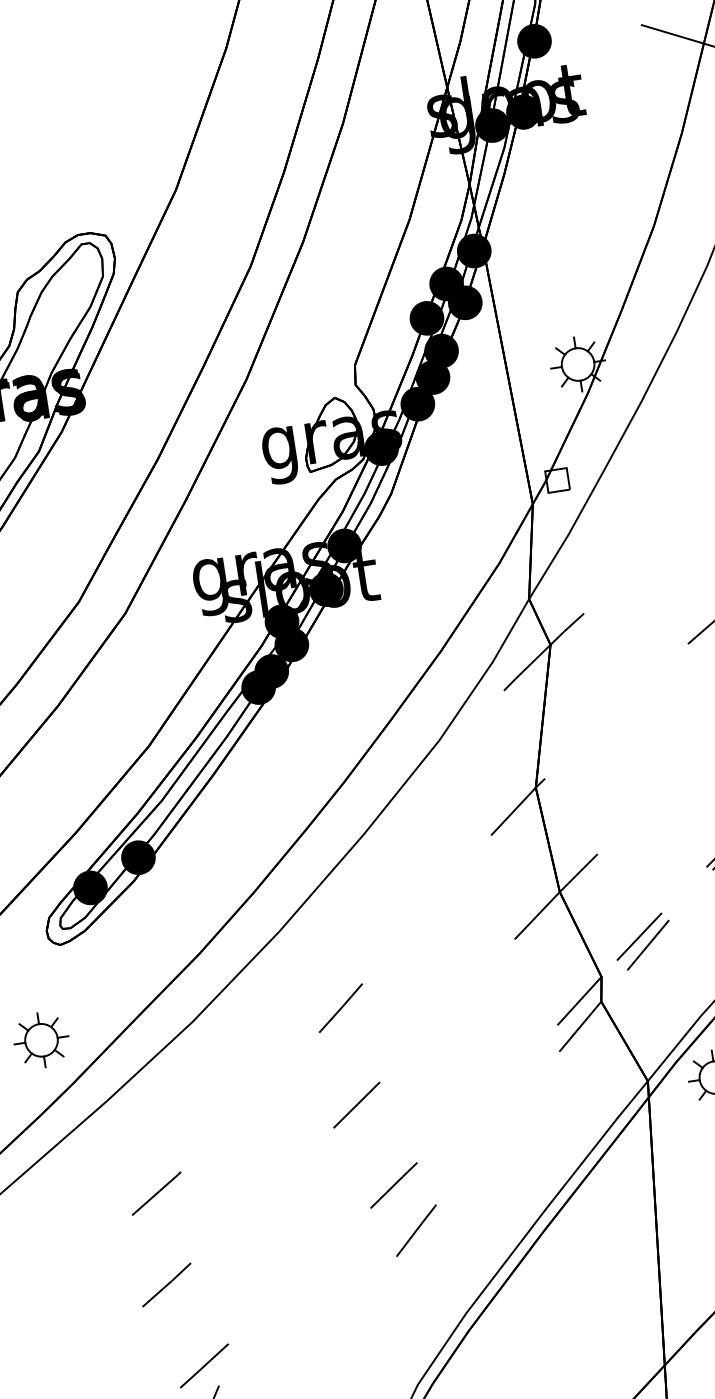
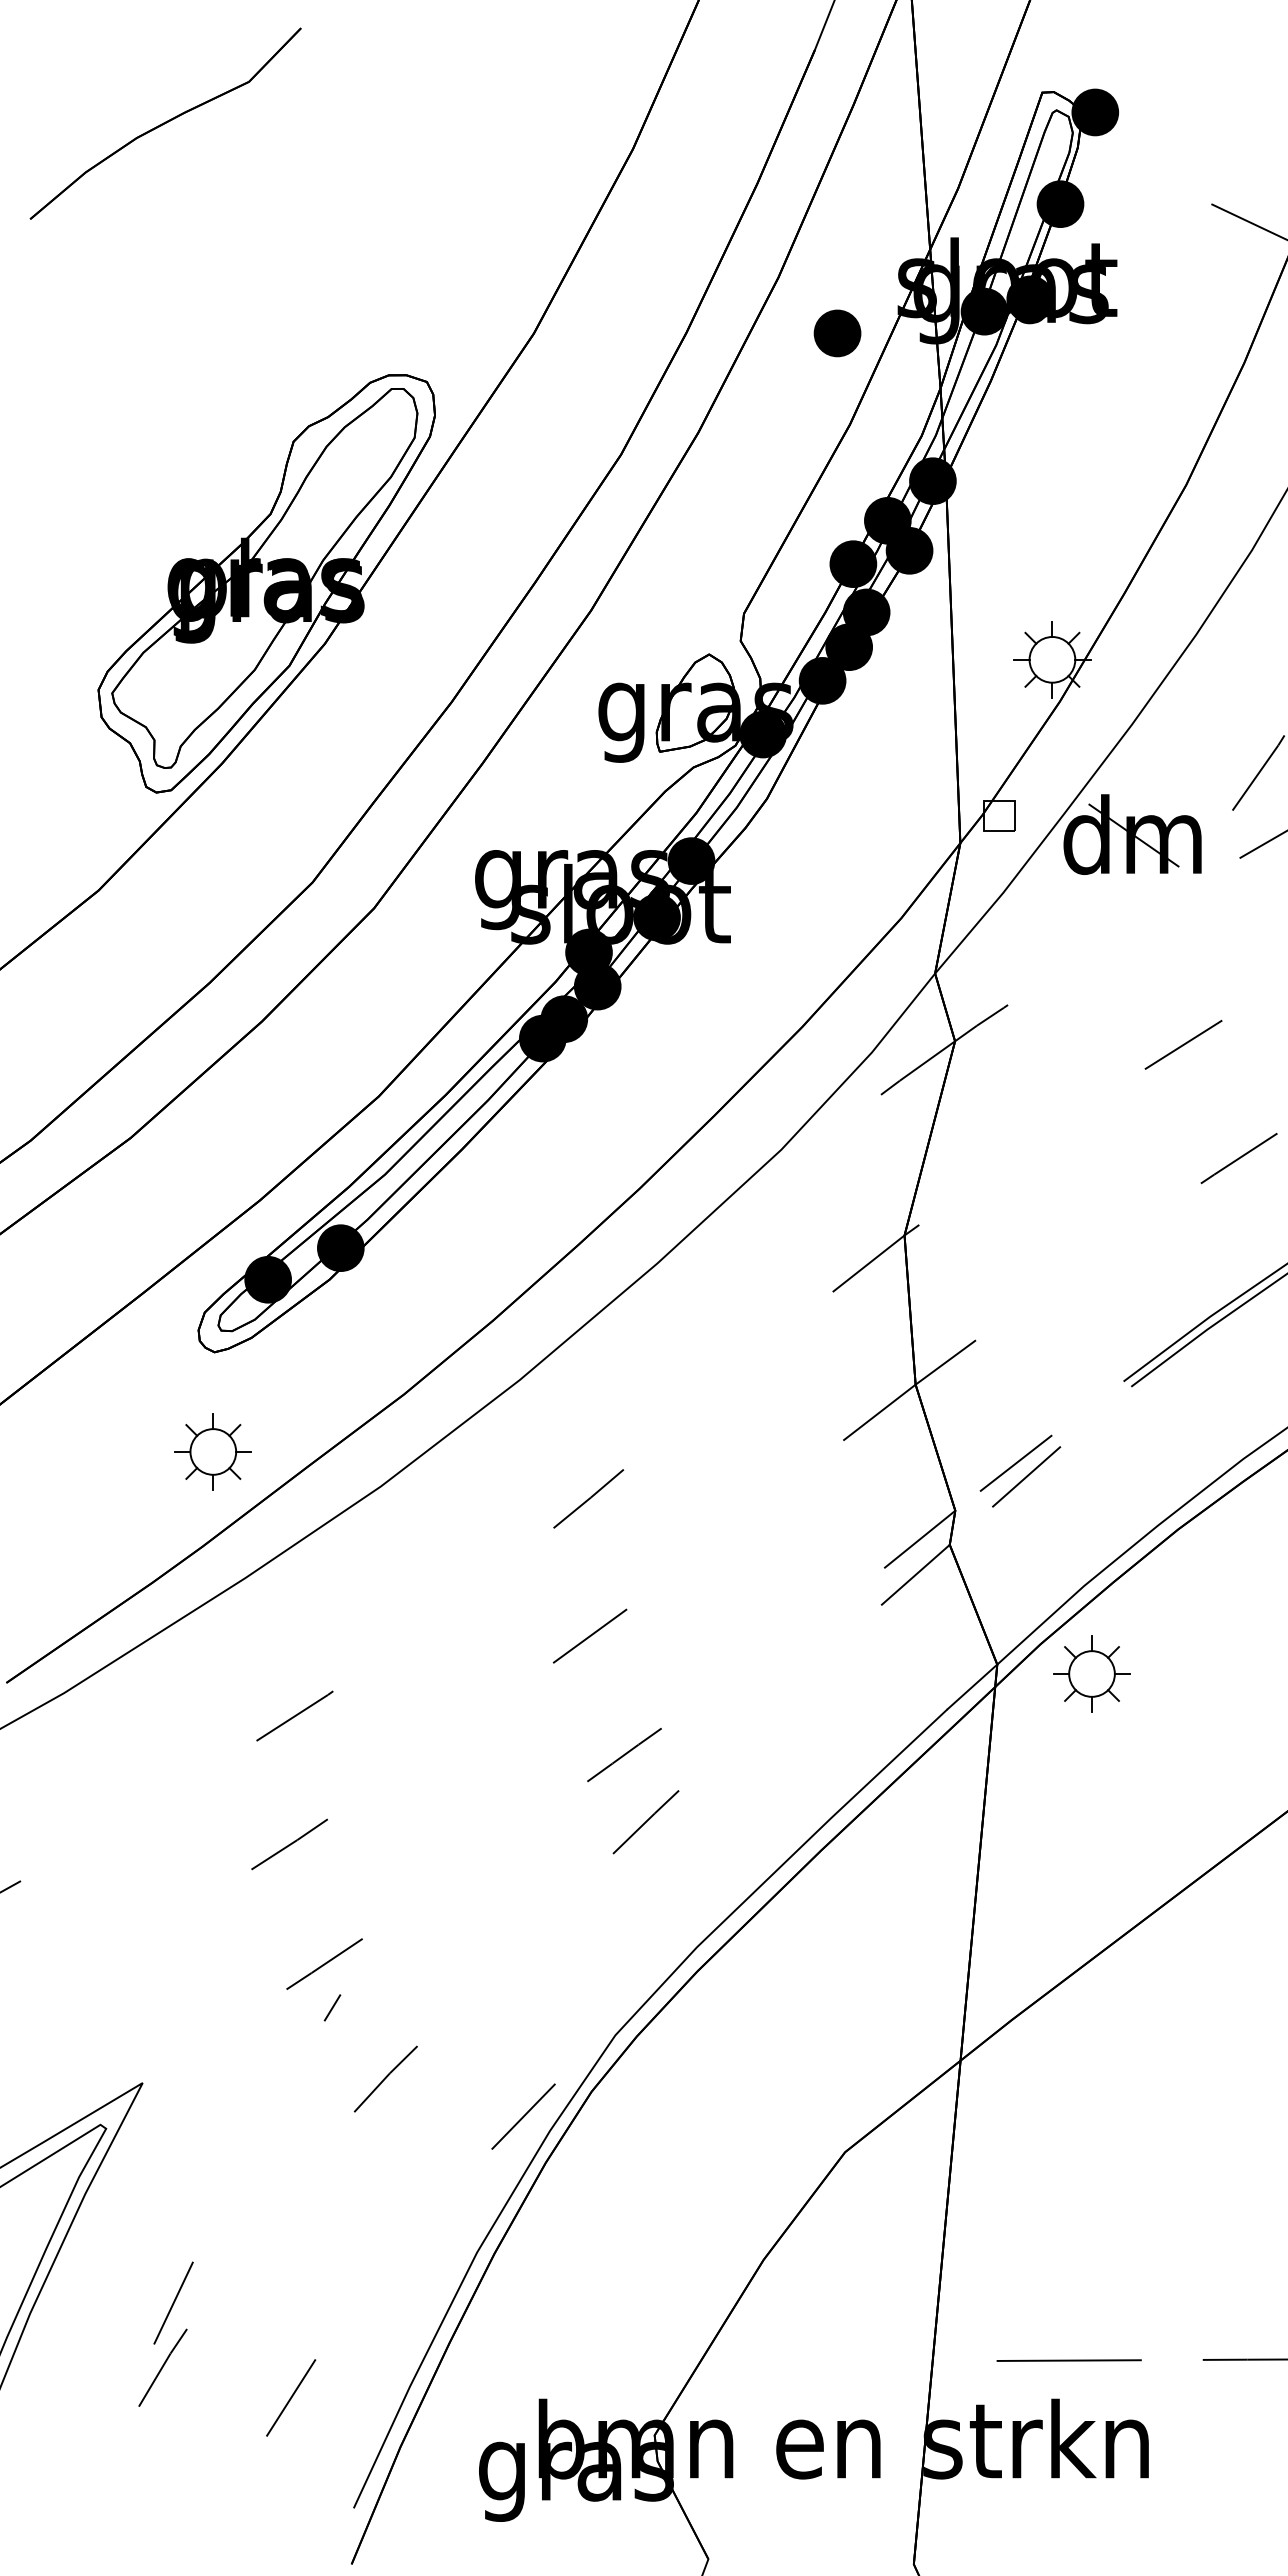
part: (390, 156) -> (837, 333), added
part: (653, 479) -> (1132, 834), added
part: (40, 1040) -> (212, 1451), moved

